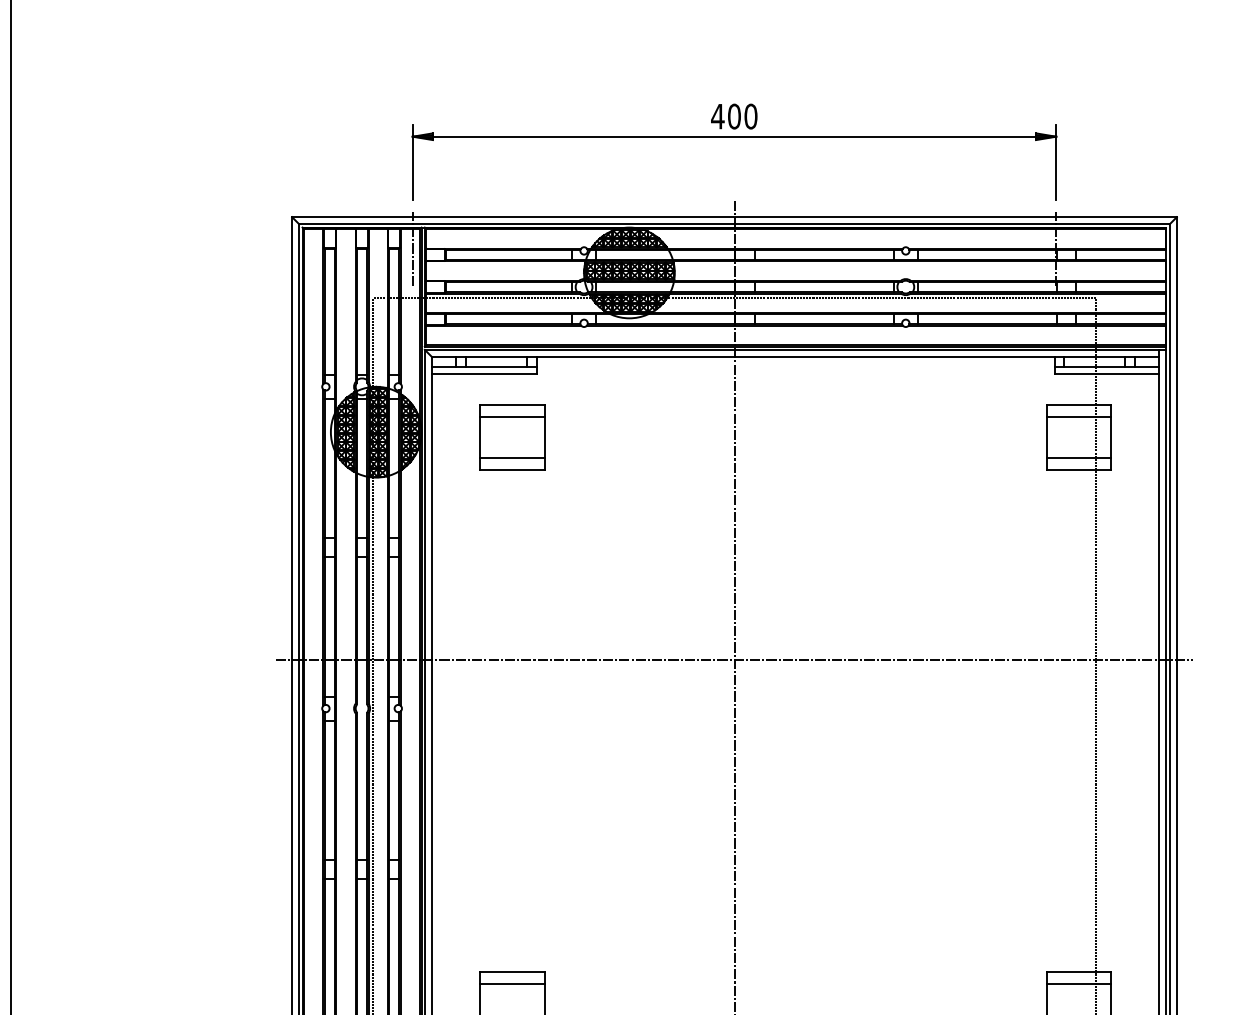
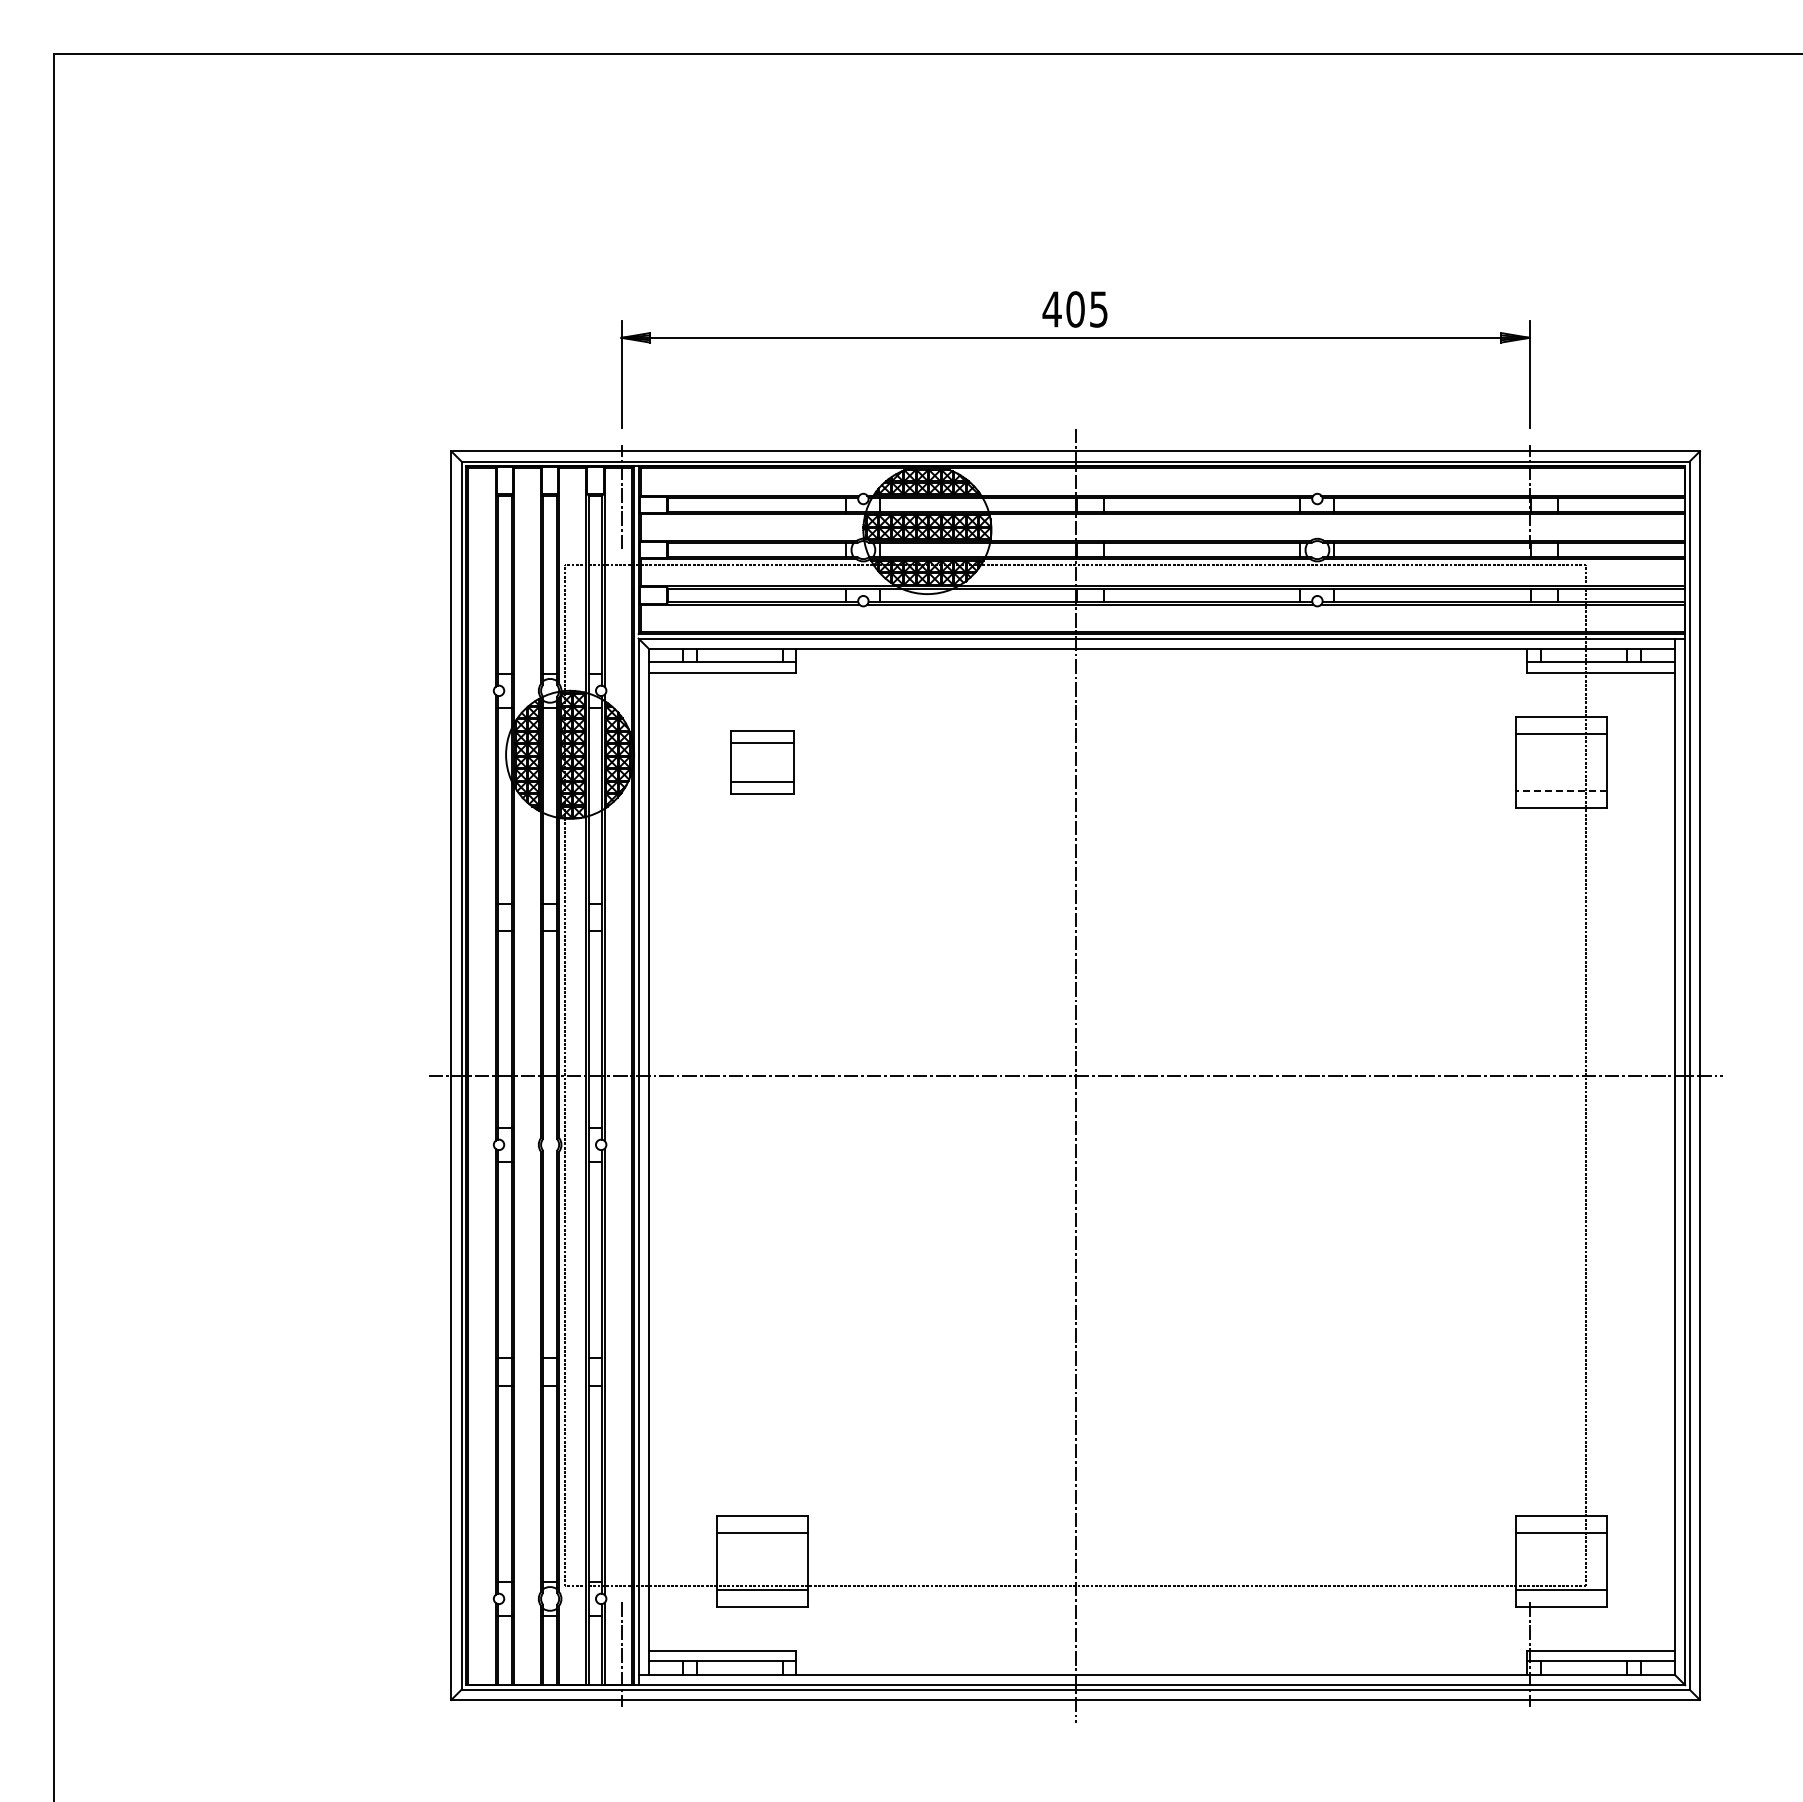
text: (750, 116) -> (1098, 309), 400 -> 405
part: (512, 437) -> (762, 762), size x0.7
line: (1078, 457) -> (1560, 790), solid -> dashed

